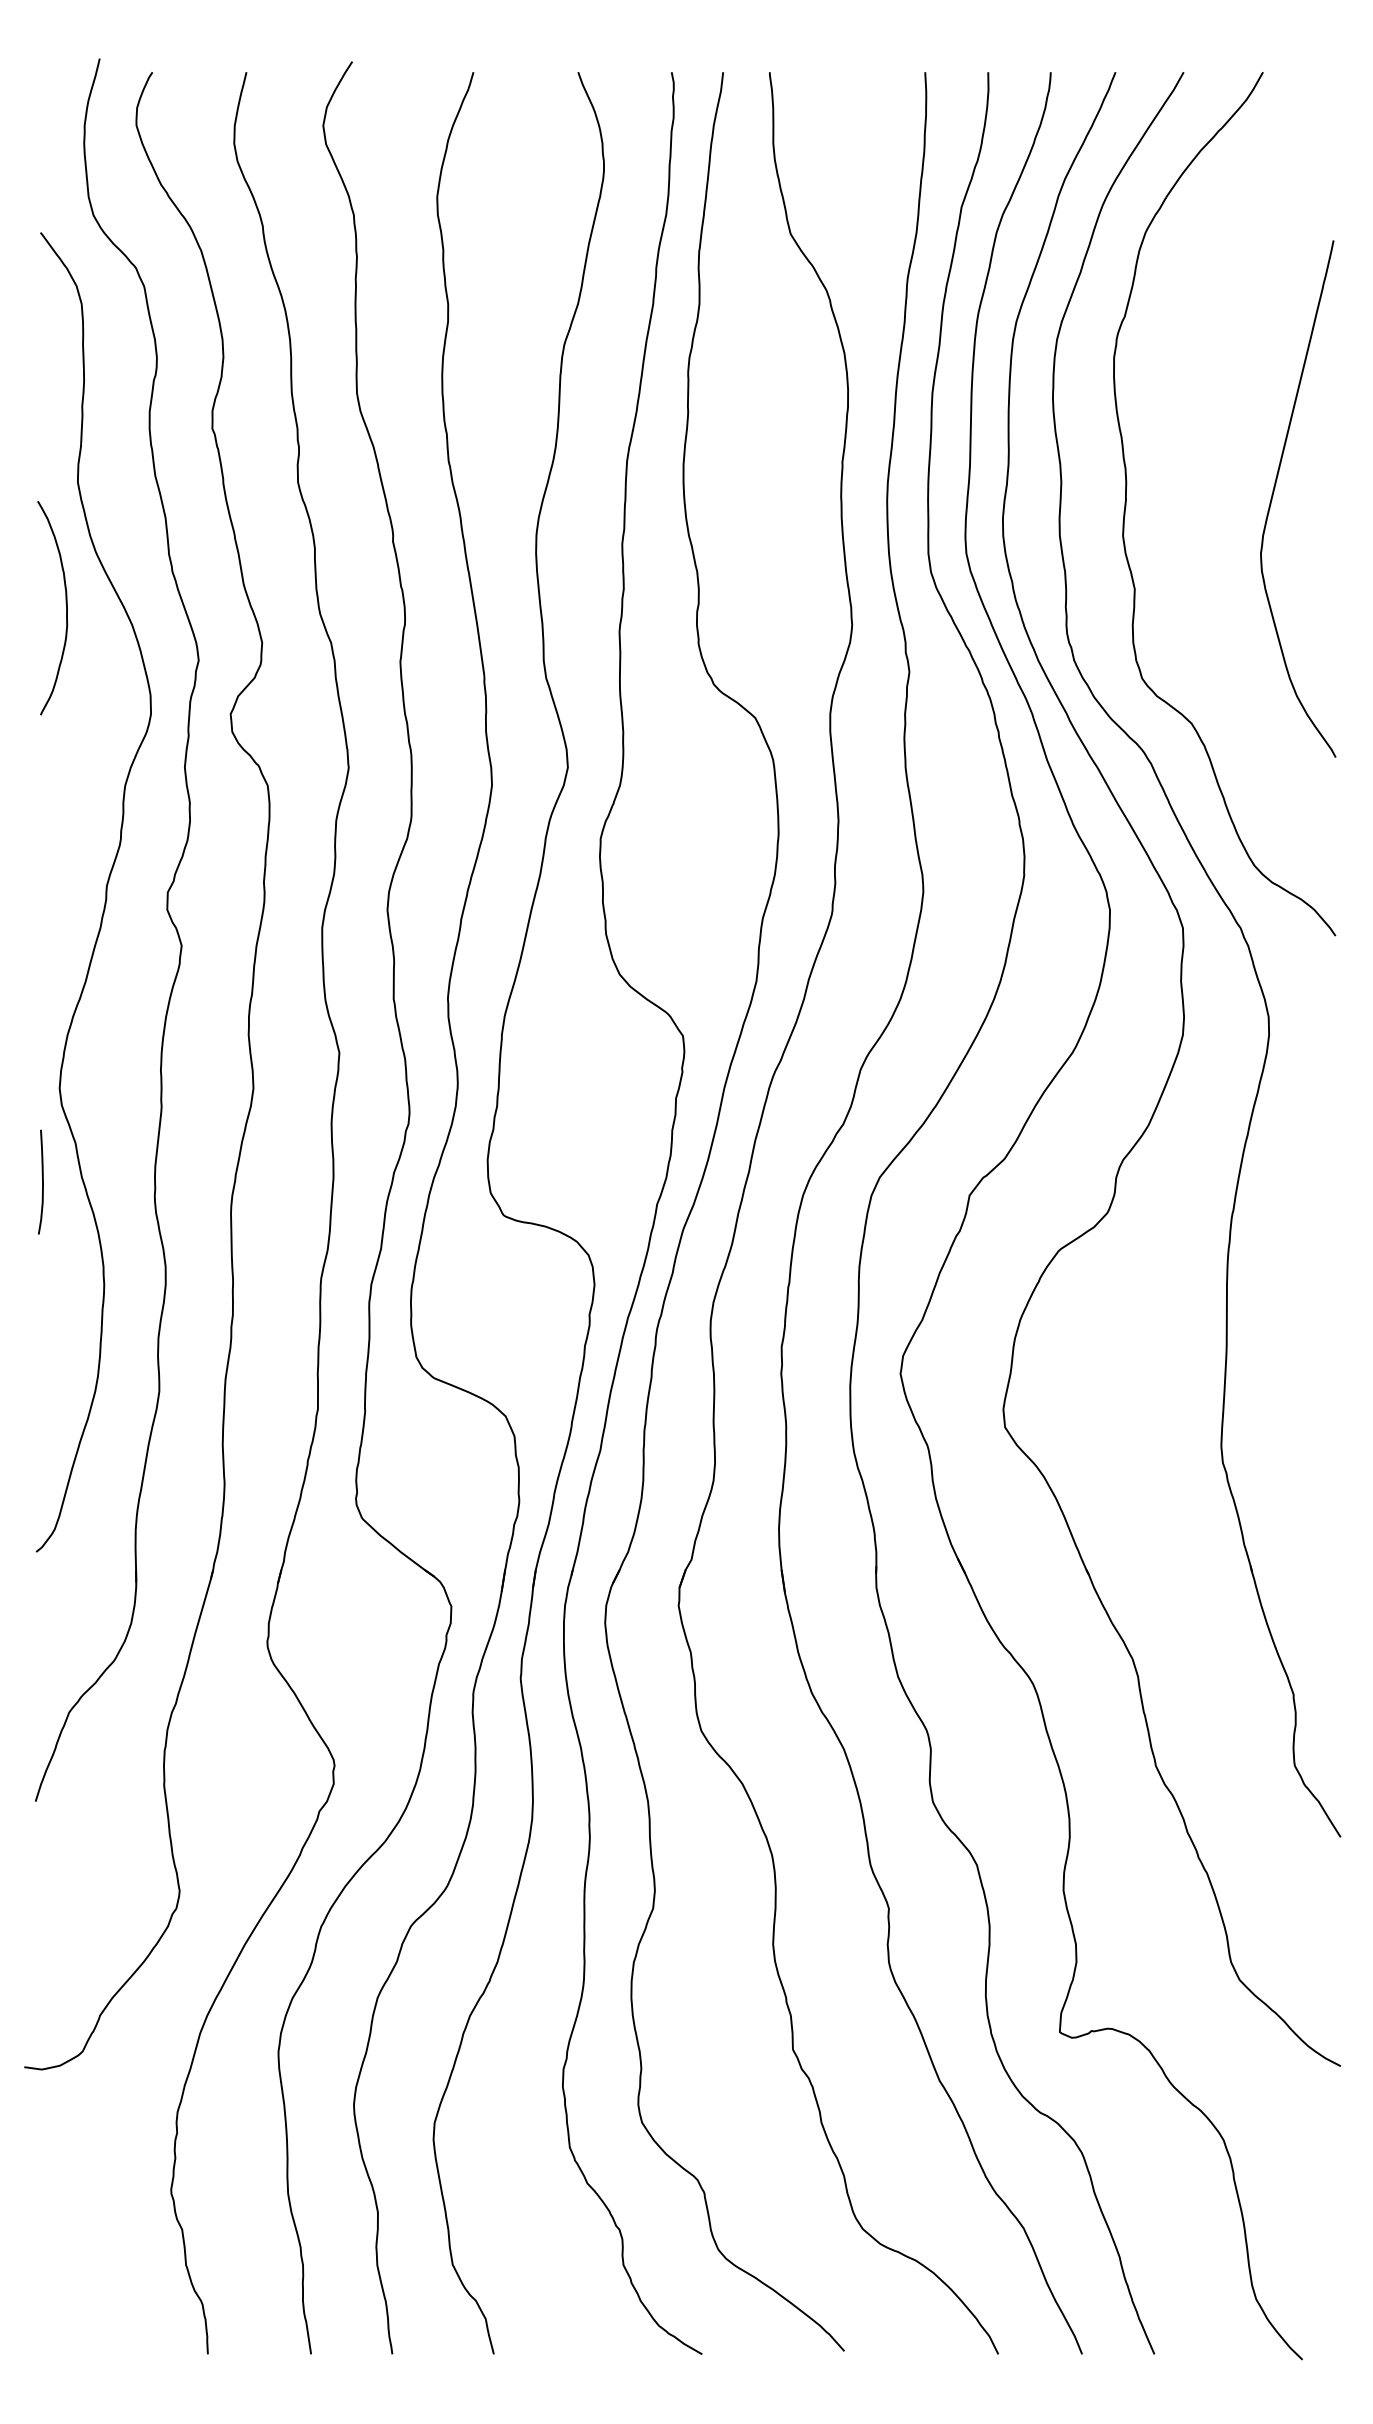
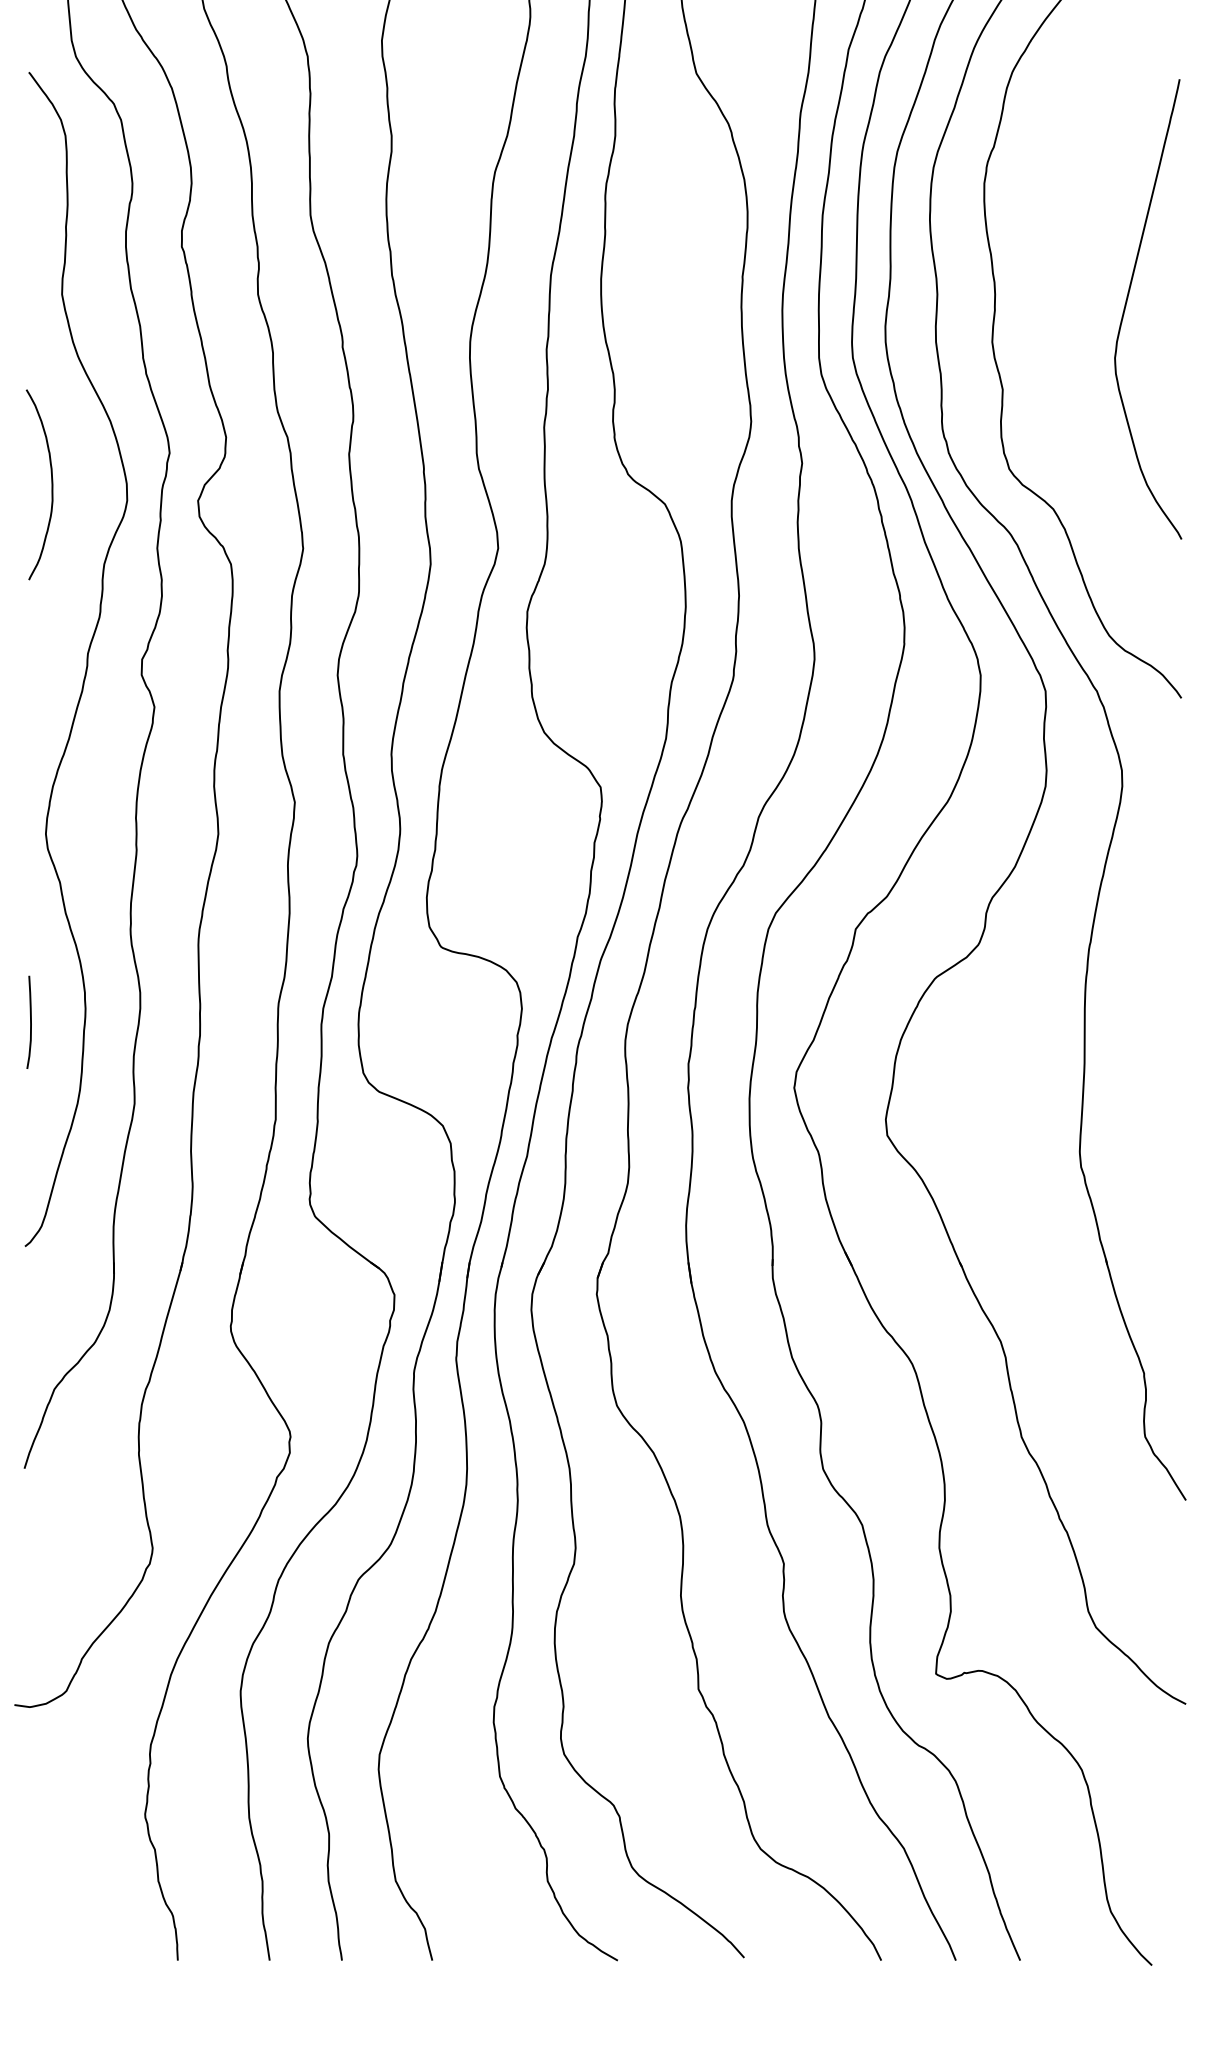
curve: (65, 603) -> (51, 480), moved
curve: (42, 1181) -> (30, 1021), moved

